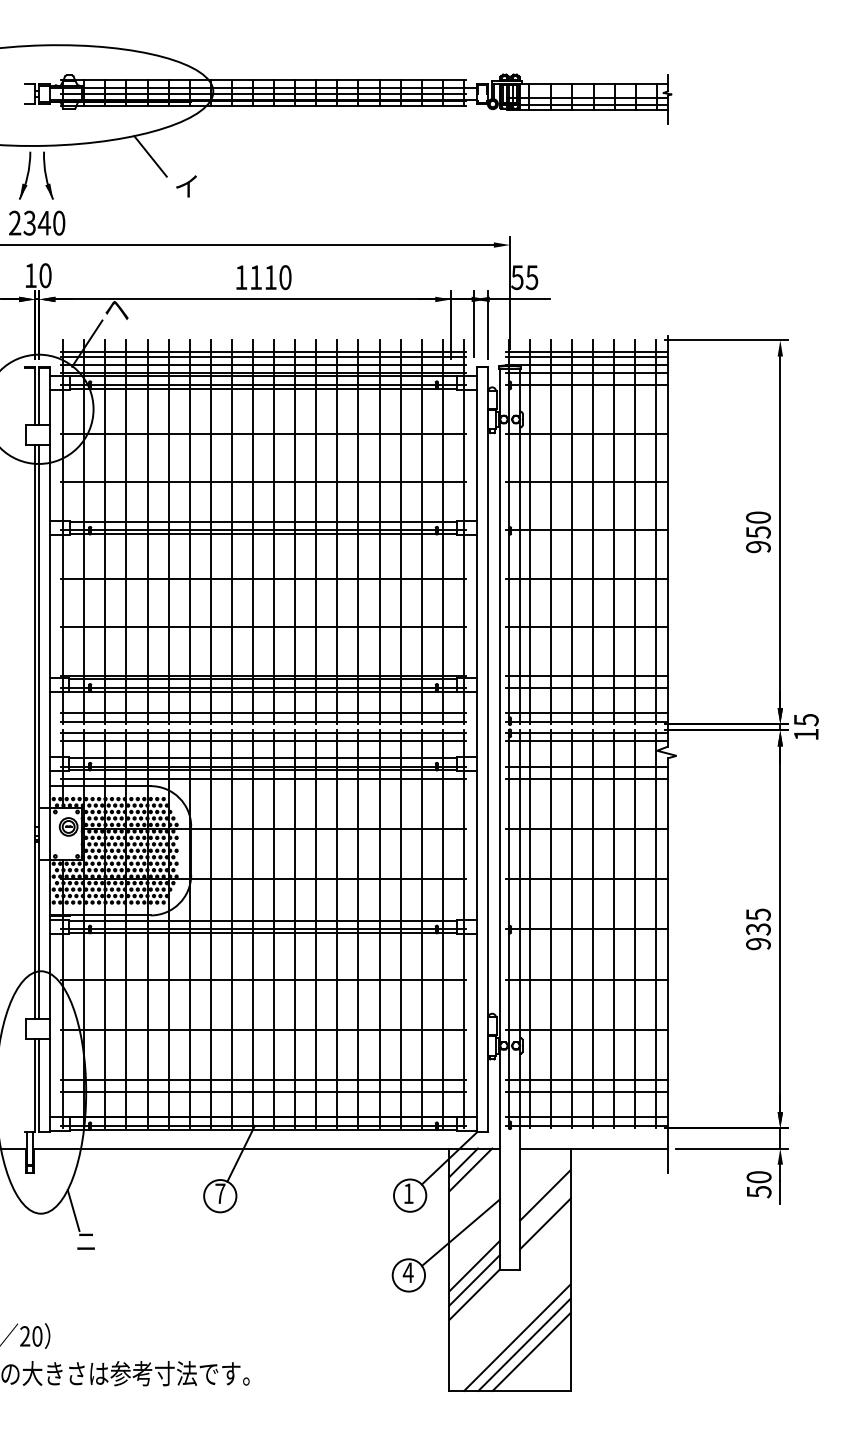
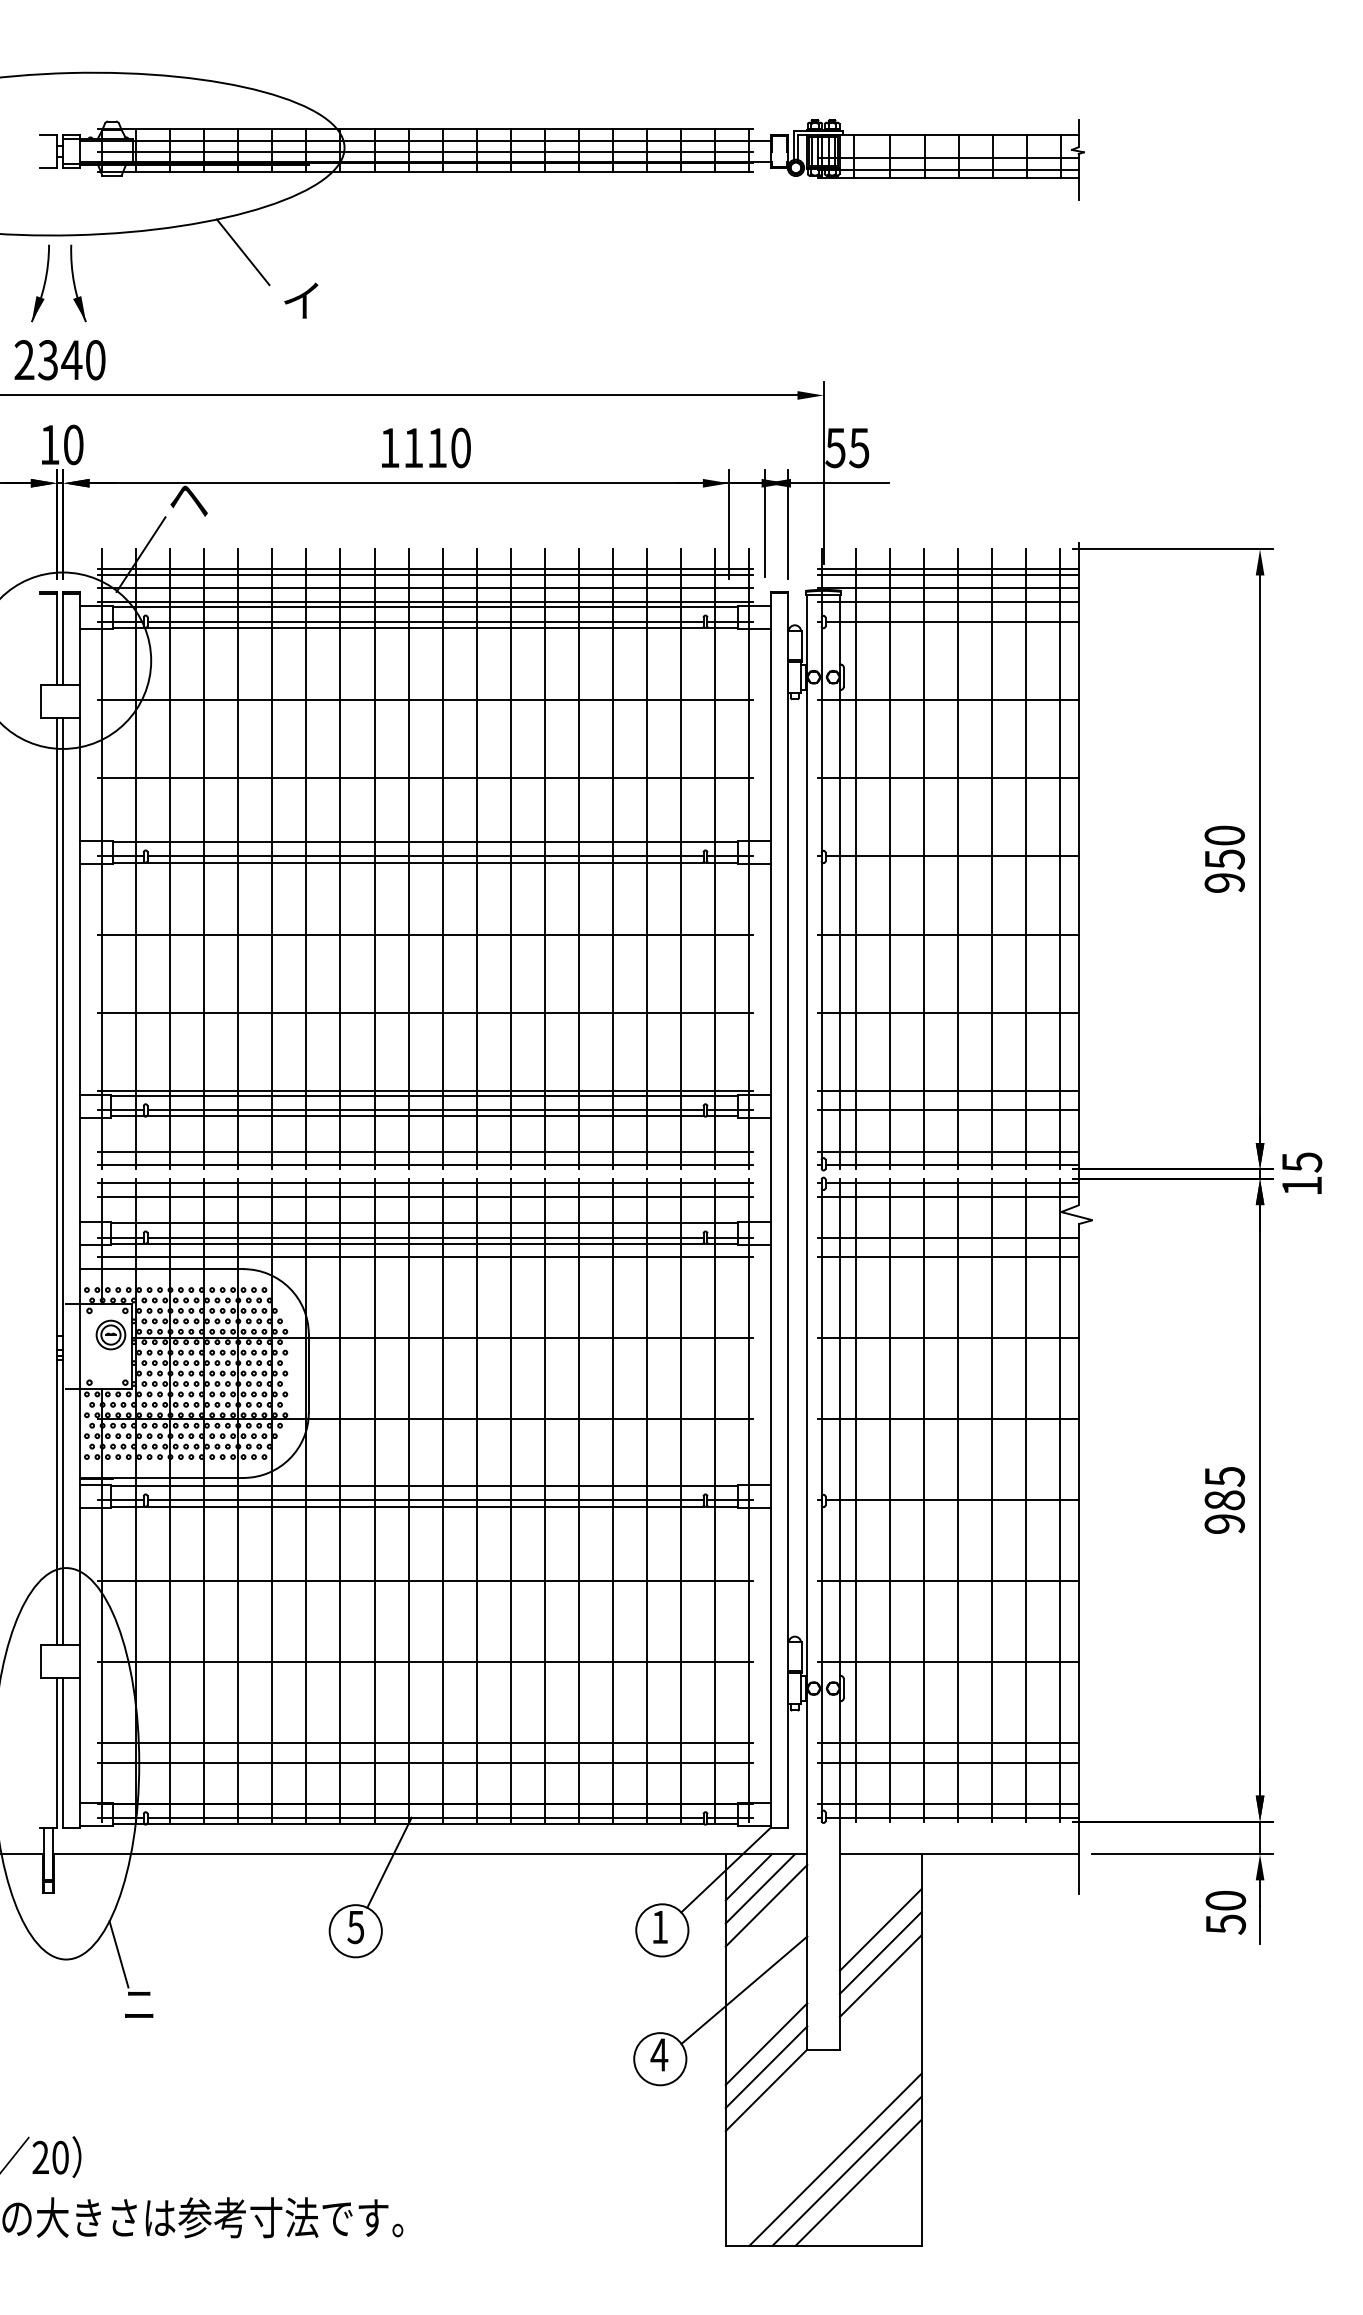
text: (758, 929) -> (1224, 1500), 935 -> 985
line: (474, 1180) -> (766, 1905), added
text: (220, 1193) -> (356, 1926), 7 -> 5
line: (545, 1209) -> (880, 1952), added

